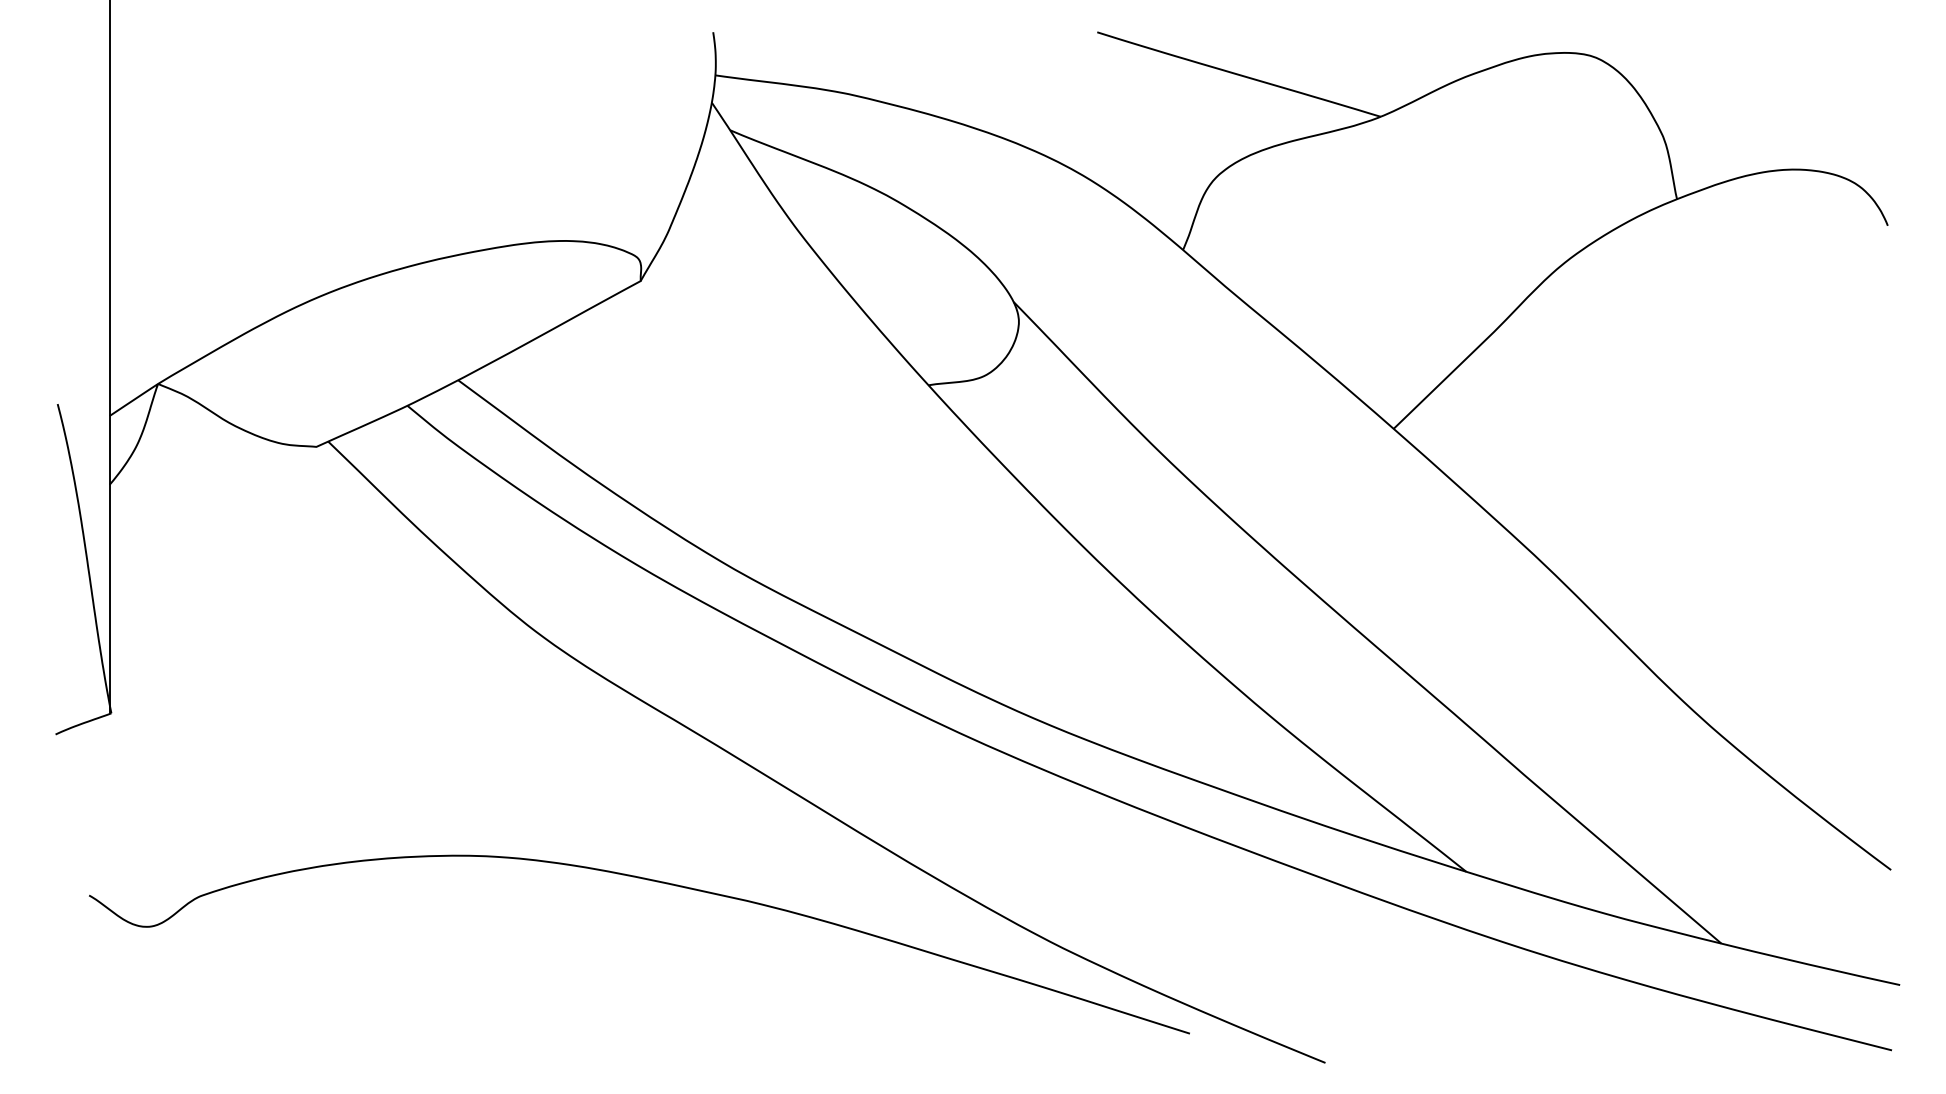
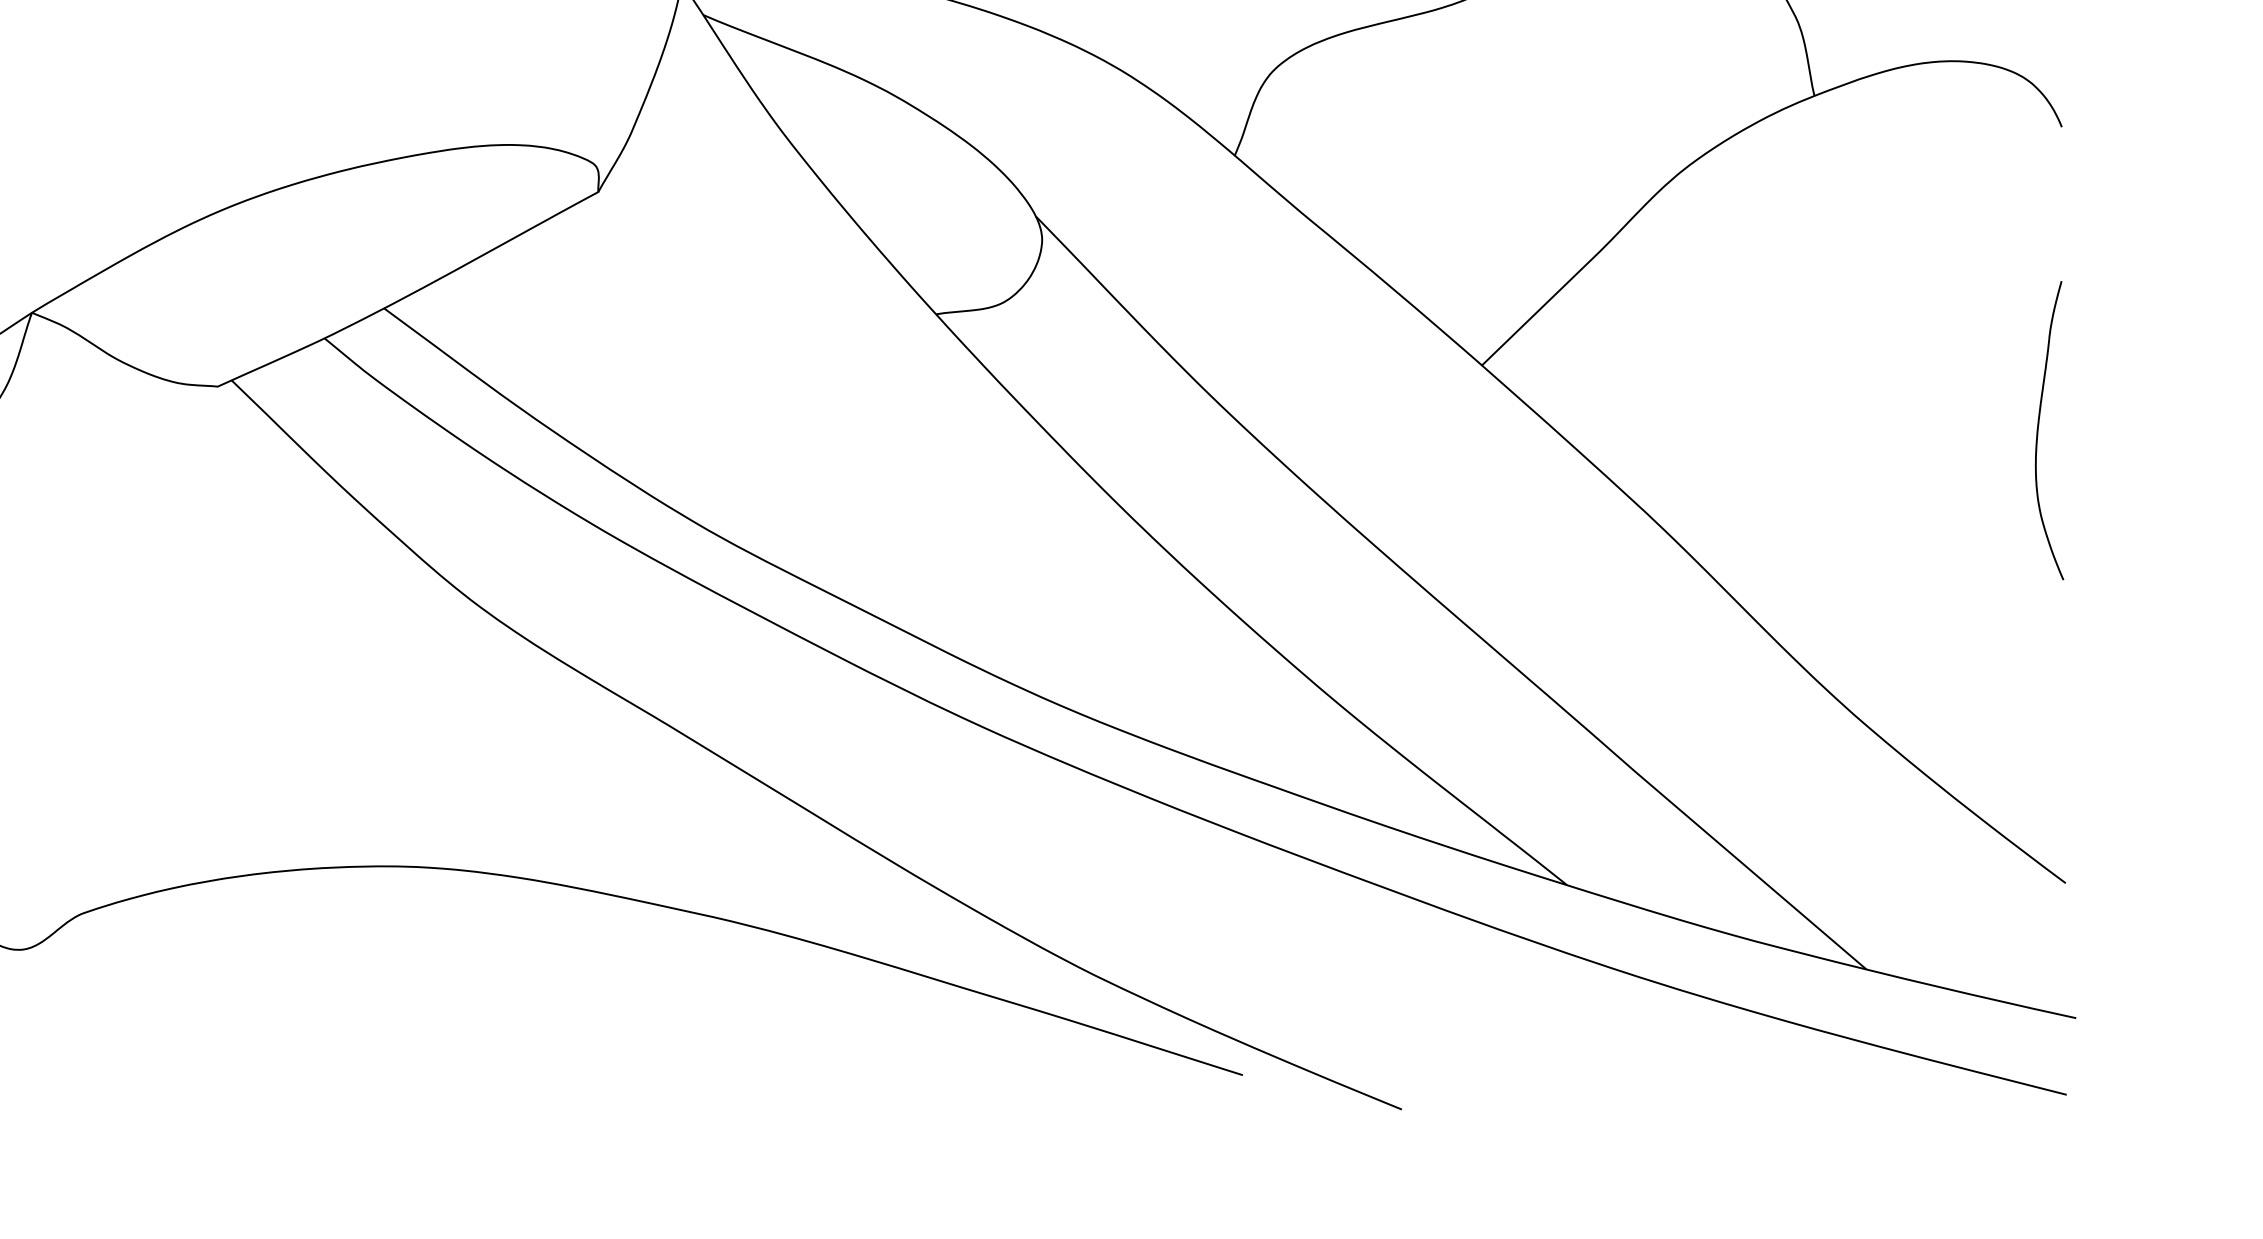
curve: (1868, 484) -> (2039, 430), added

